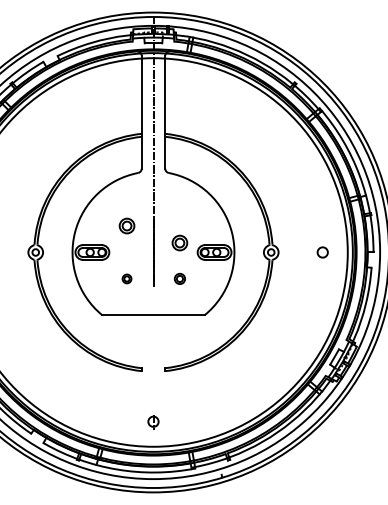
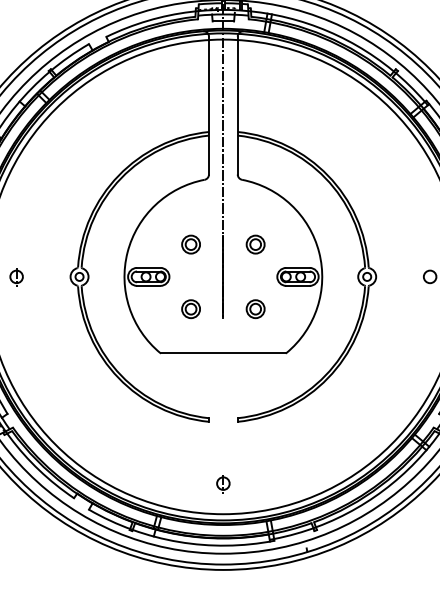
part: (179, 242) -> (255, 243), moved
part: (126, 278) -> (190, 308), size x1.67
part: (179, 278) -> (255, 308), size x1.43

